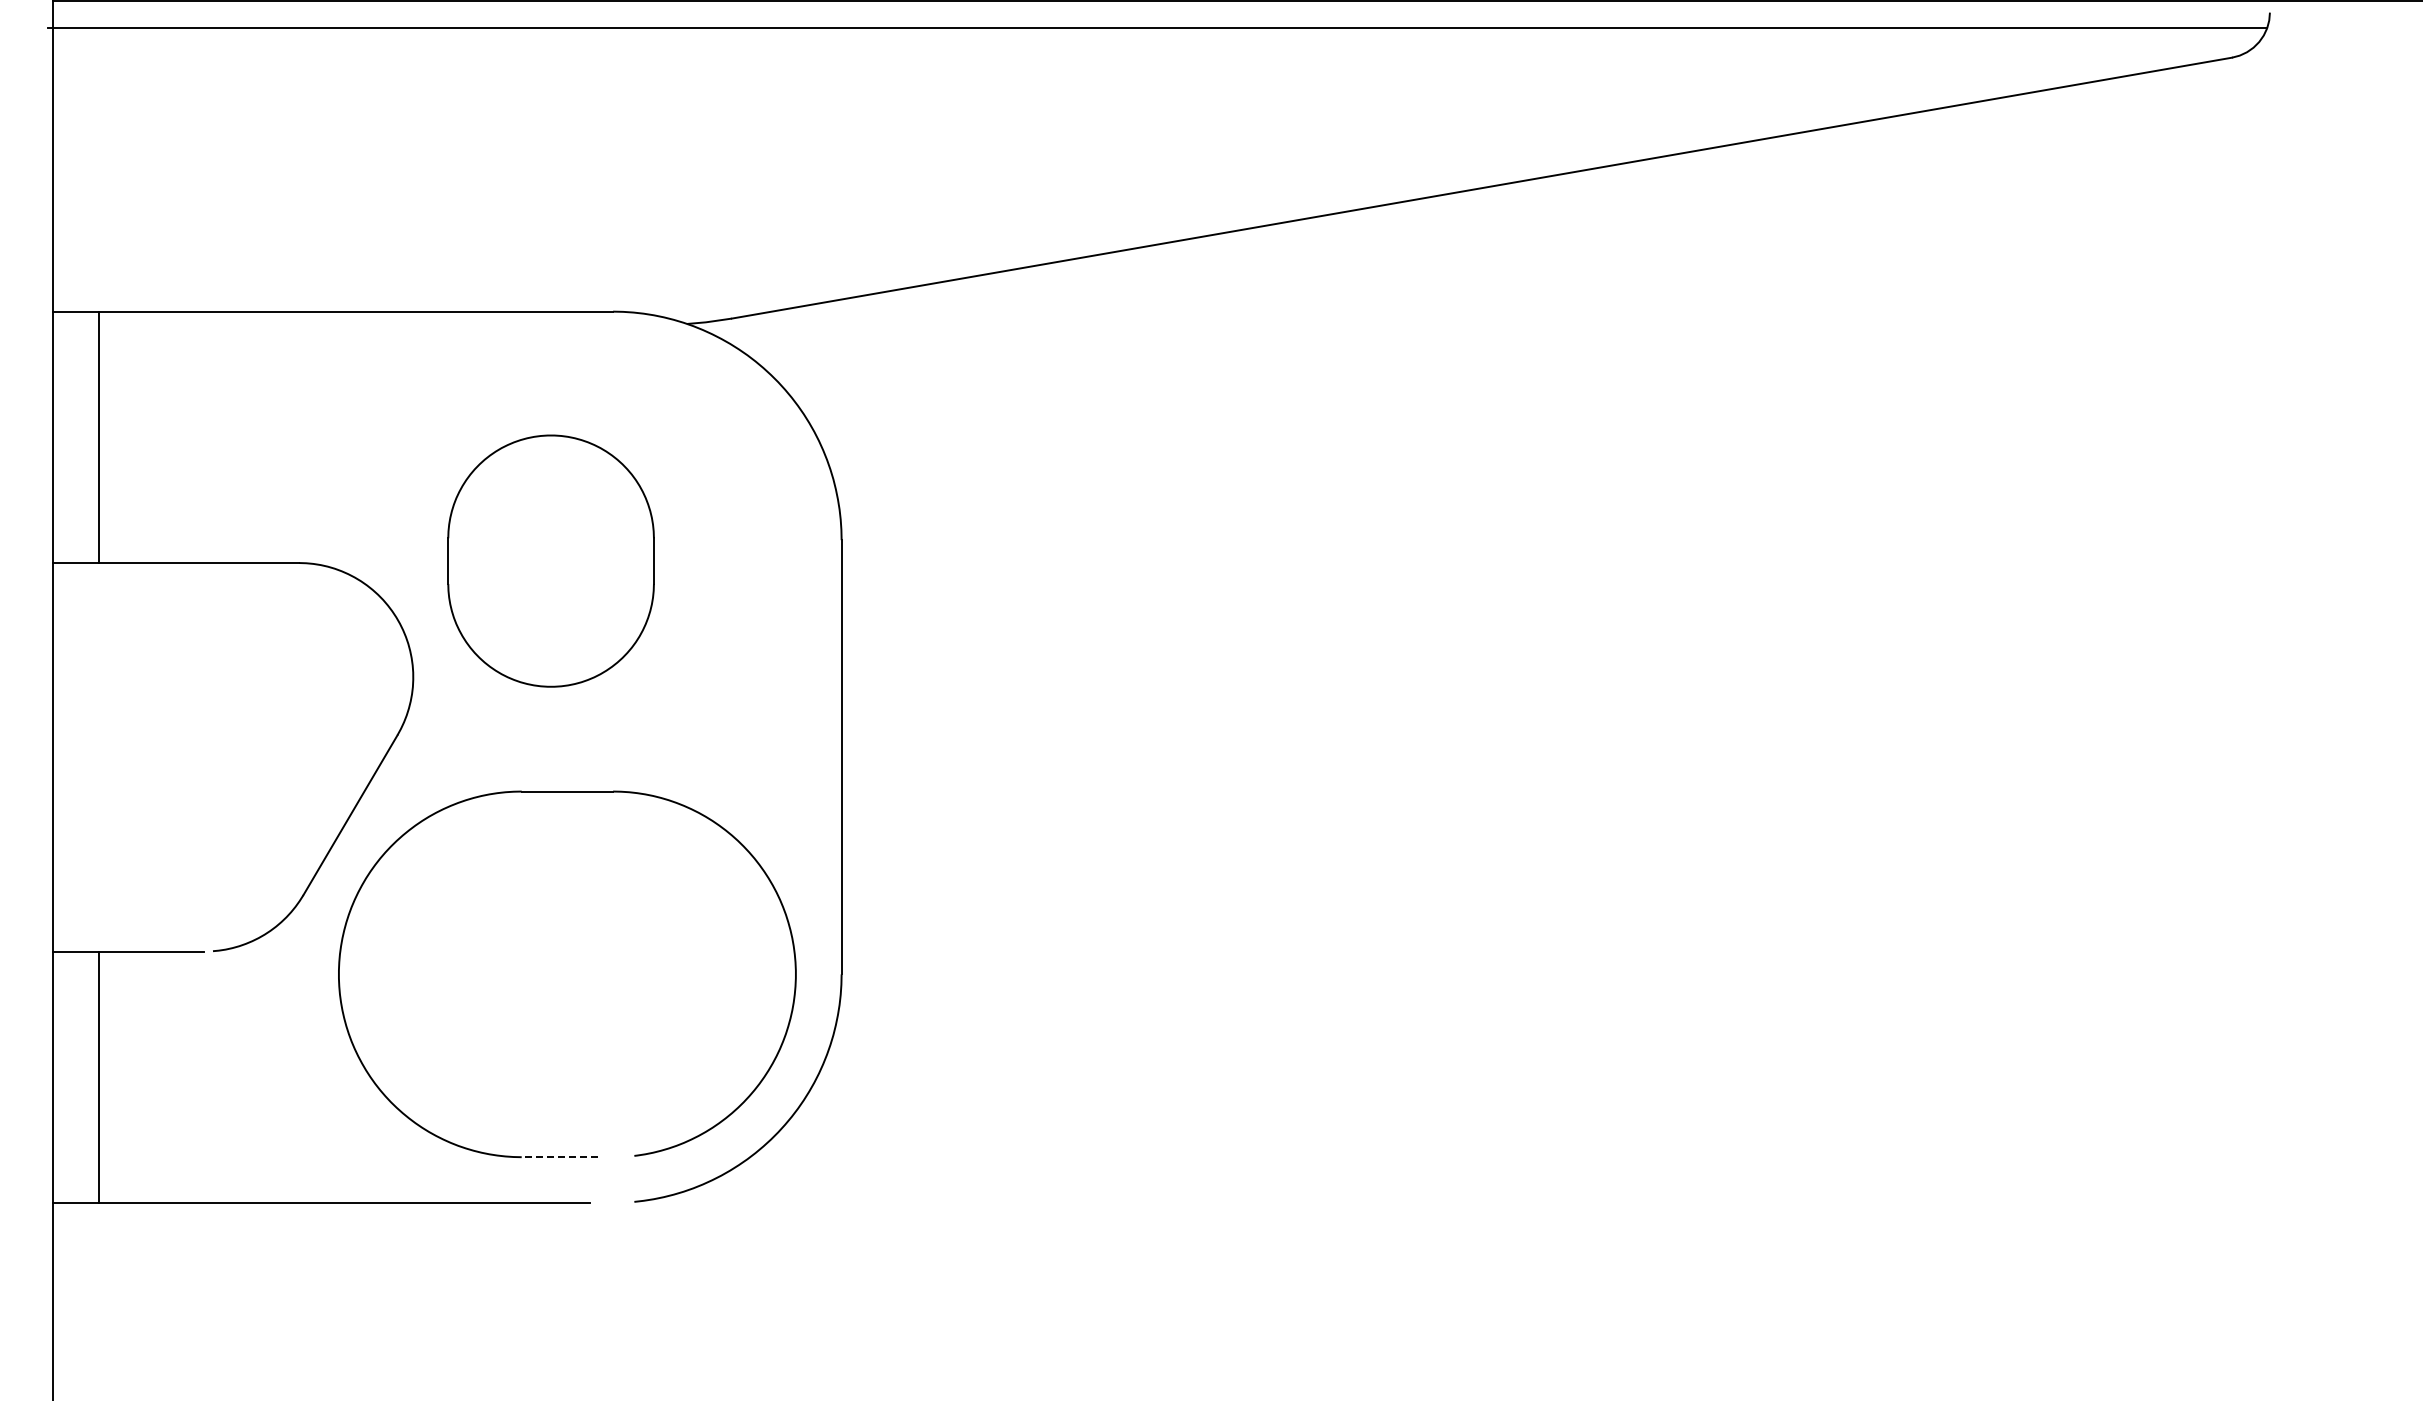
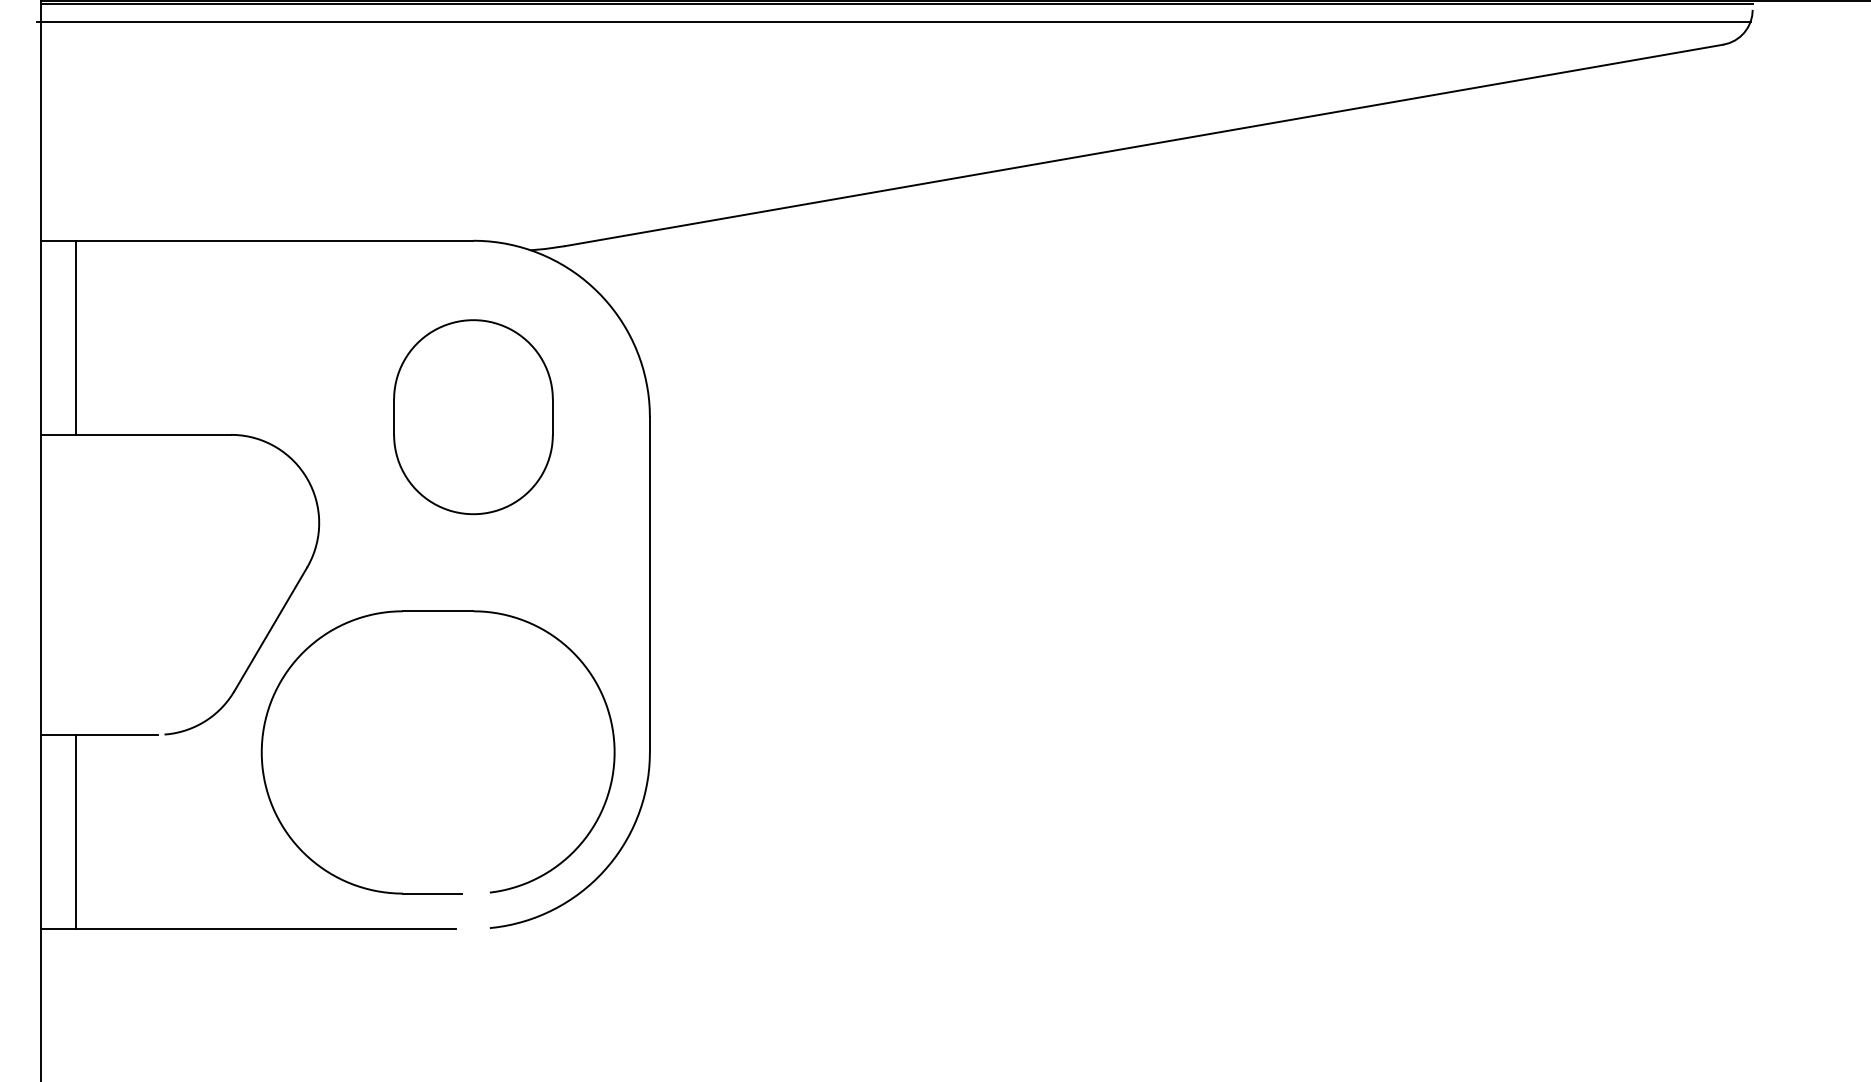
line: (1161, 5) -> (896, 4), added
part: (550, 560) -> (473, 416), moved
line: (559, 1157) -> (432, 893), dashed -> solid

